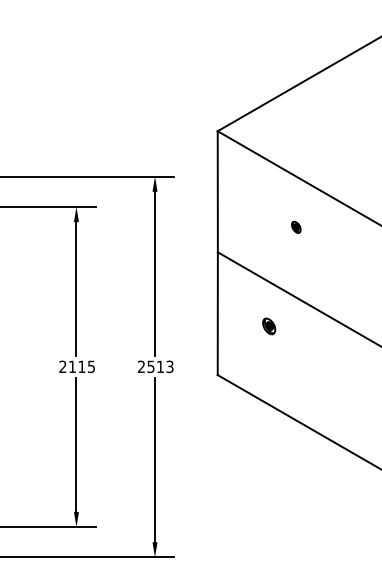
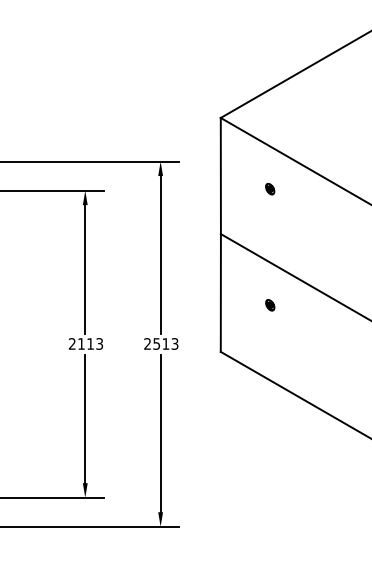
part: (296, 226) -> (270, 188), moved
part: (269, 326) -> (270, 305), size x0.71
text: (91, 366) -> (99, 343), 2115 -> 2113

